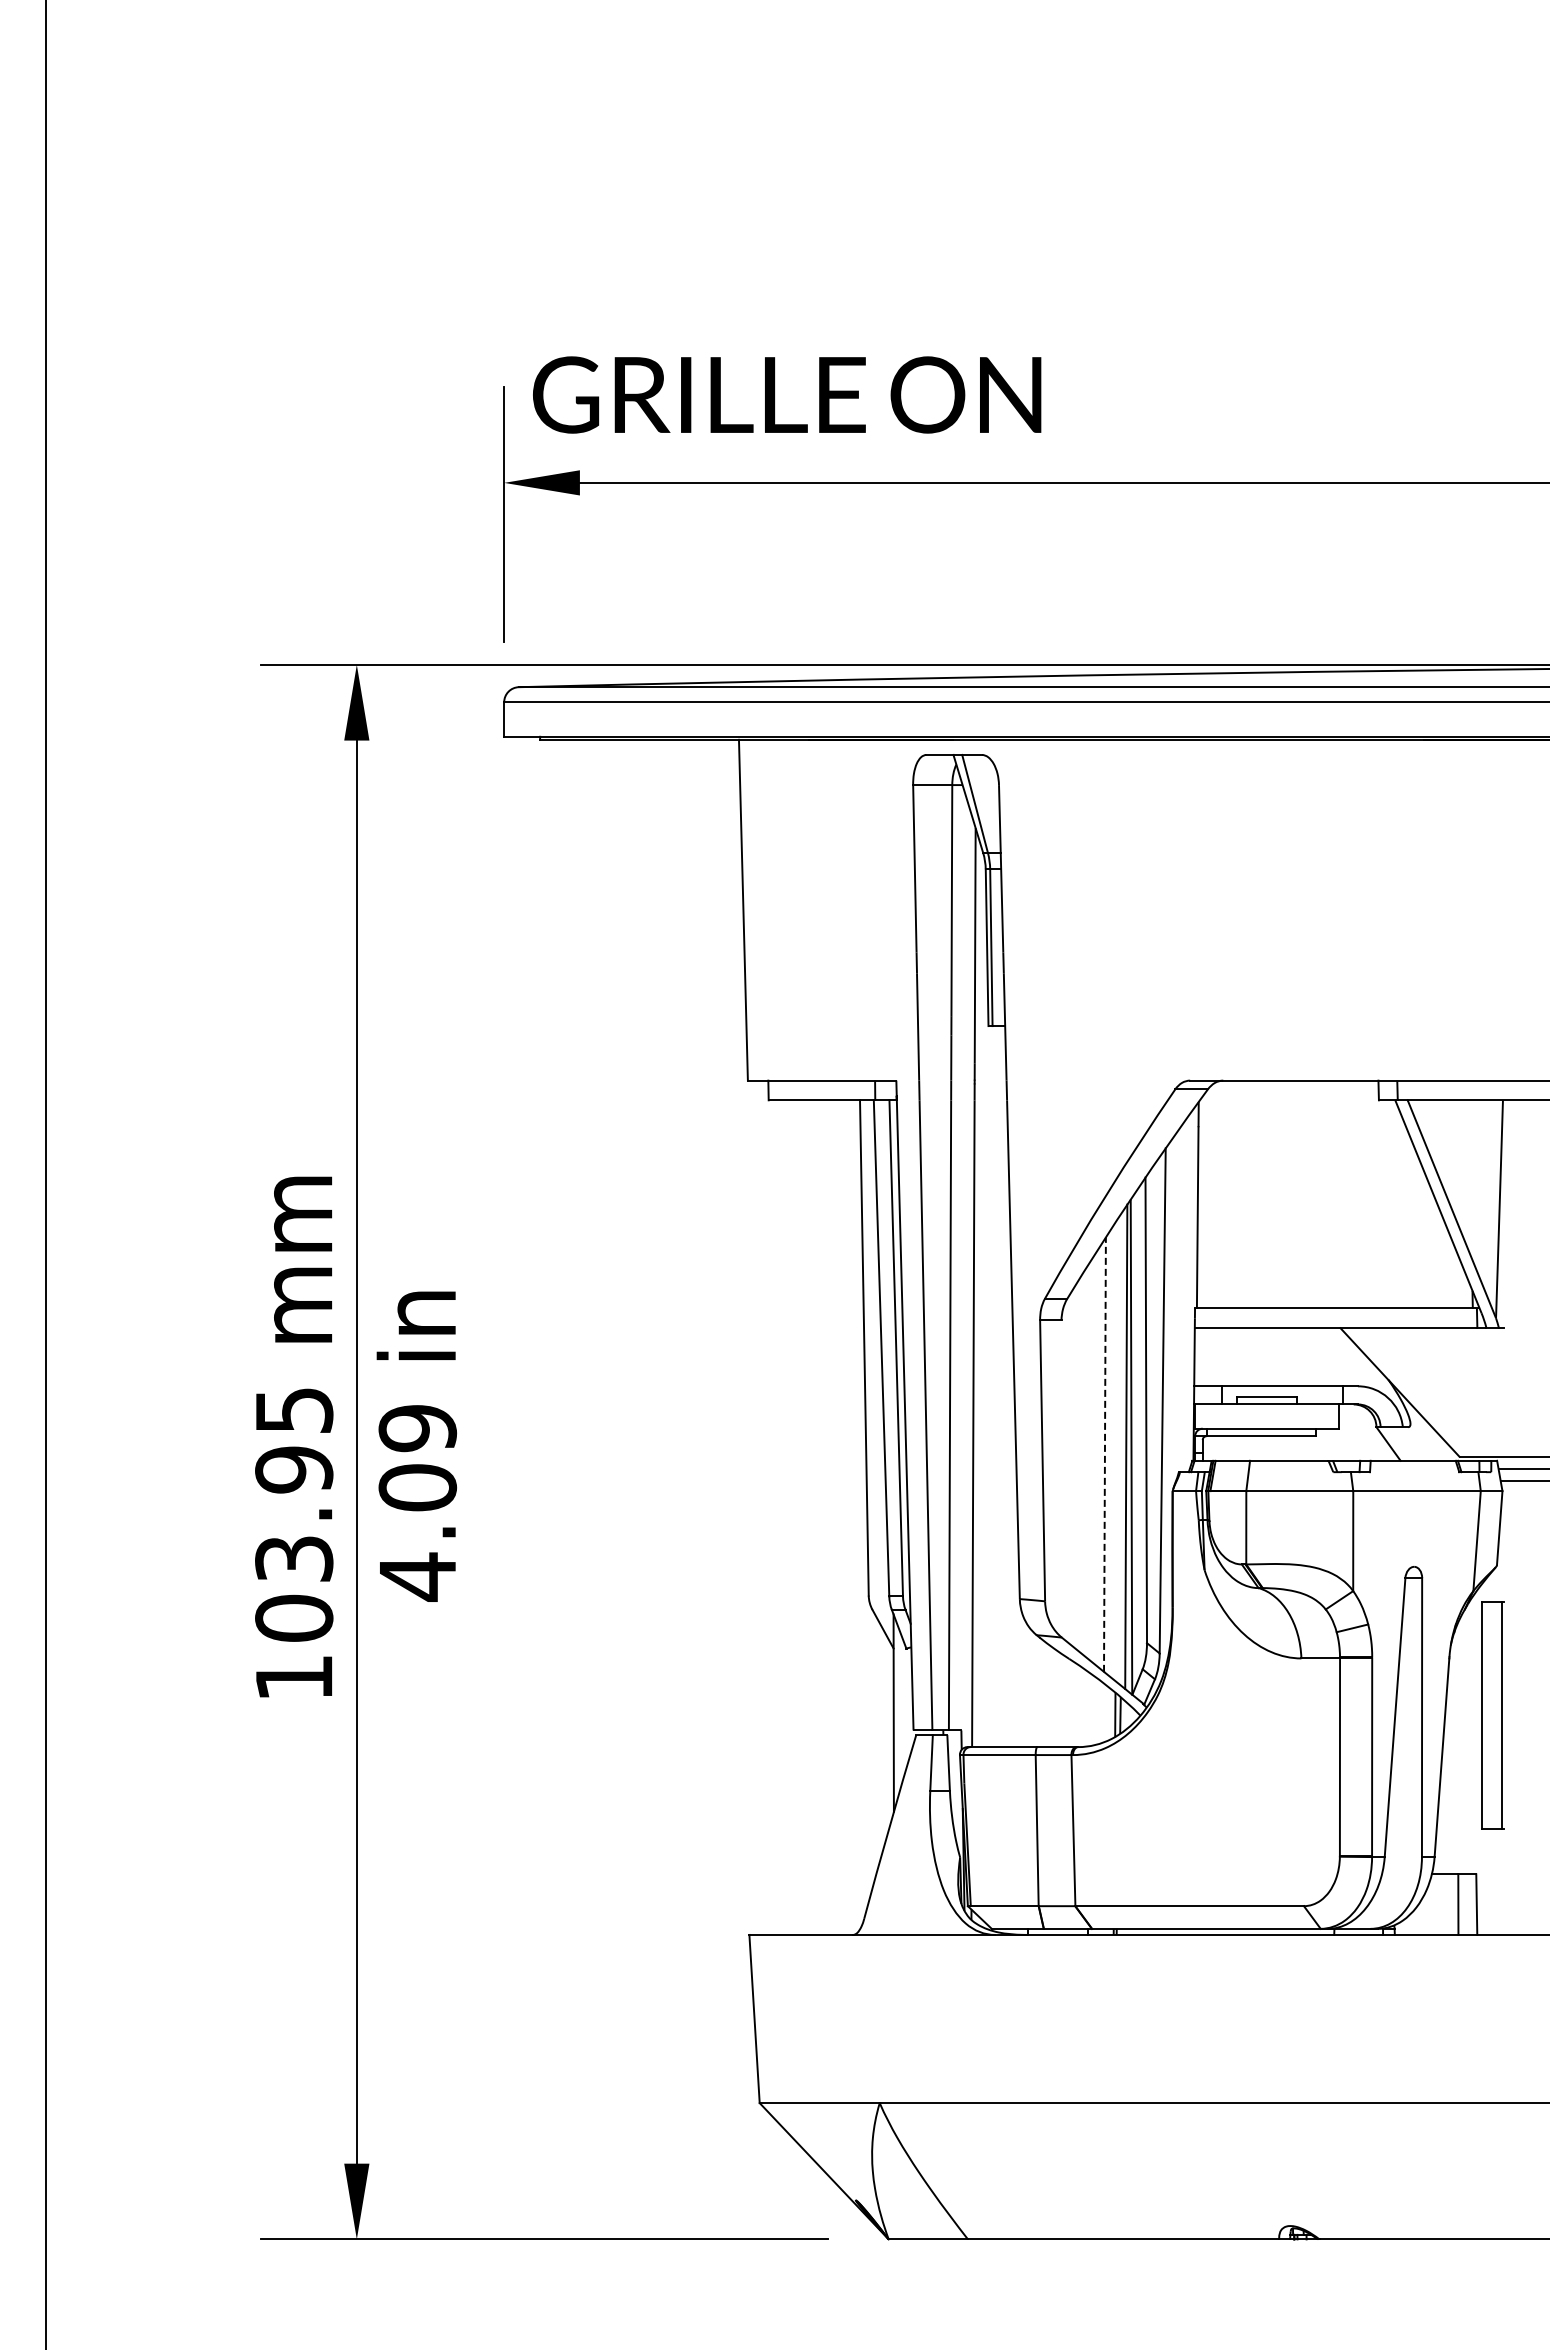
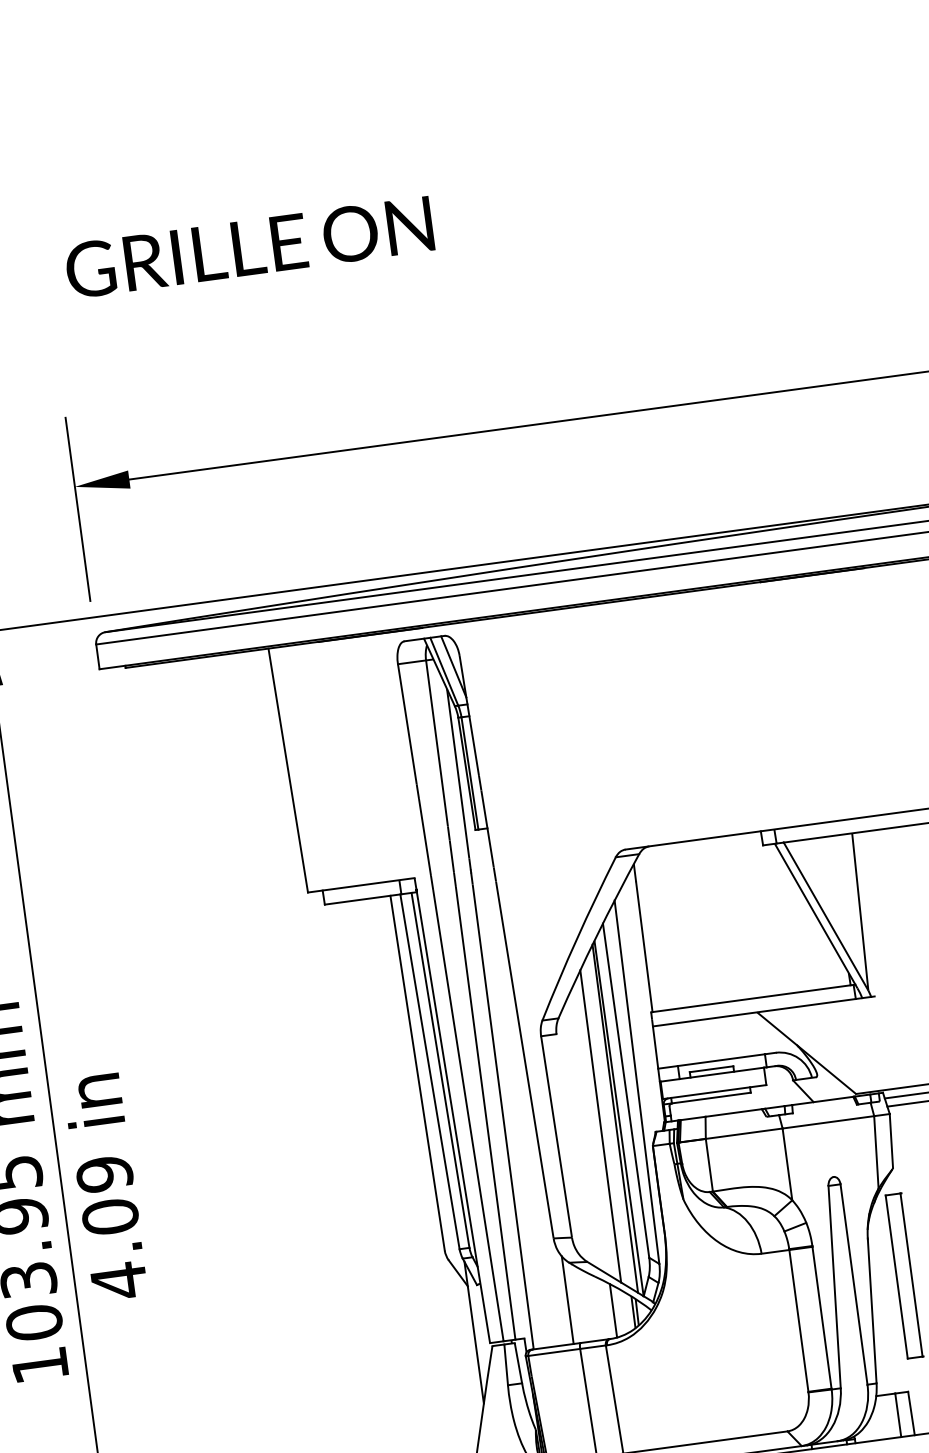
text: (787, 394) -> (249, 247), moved
line: (988, 798) -> (453, 666), added
line: (1104, 1454) -> (600, 1126), dashed -> solid
line: (1027, 1686) -> (567, 1300), added
line: (1088, 1708) -> (613, 1310), added

